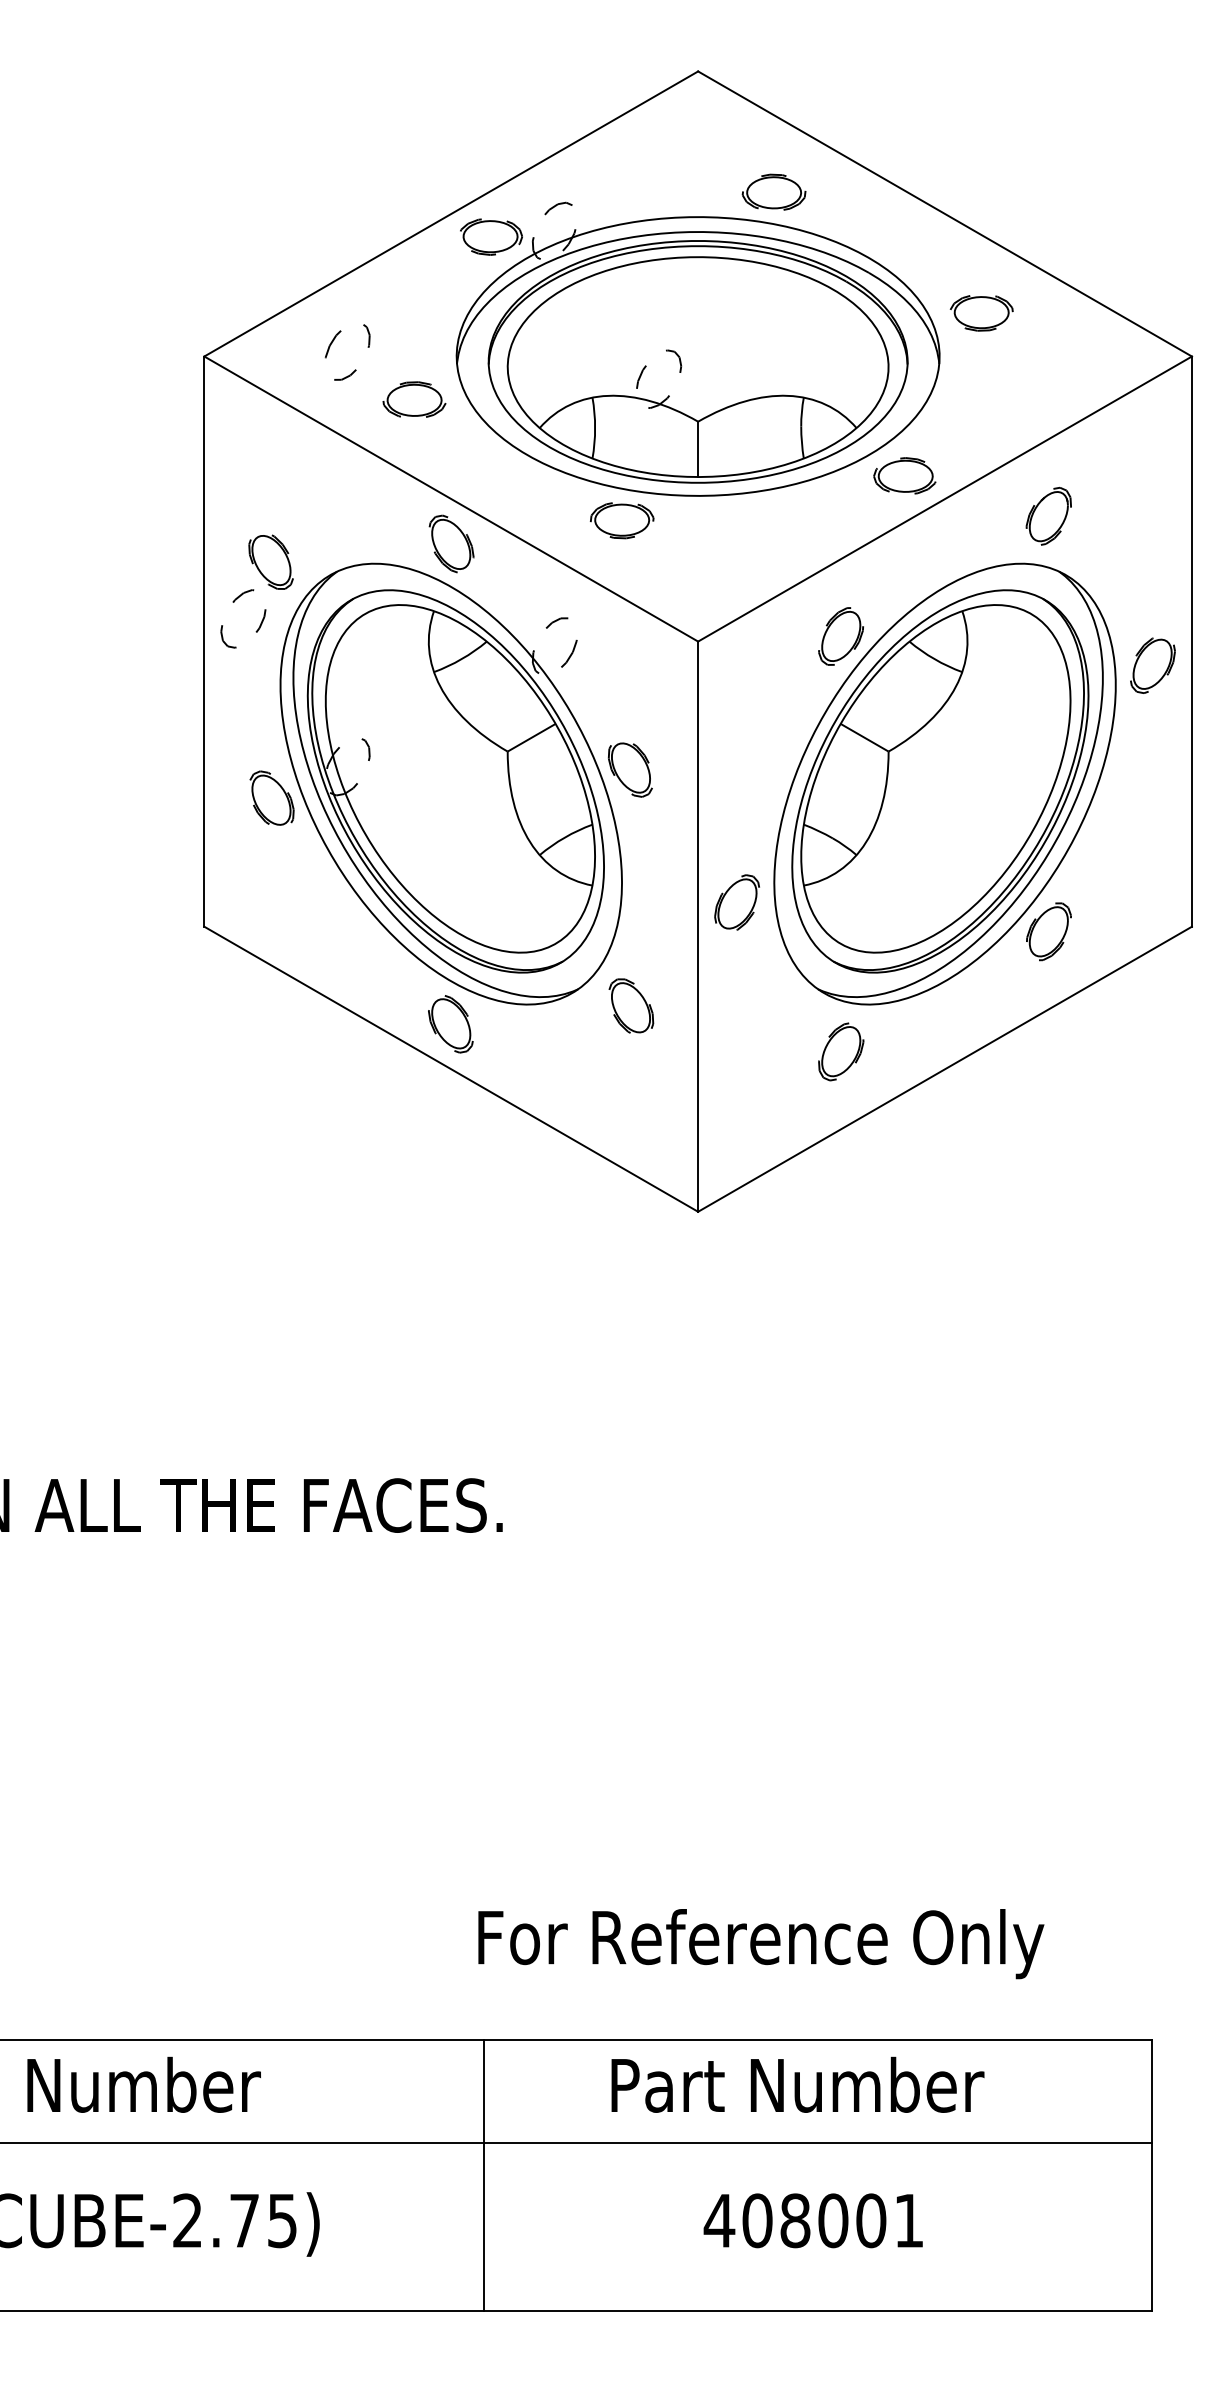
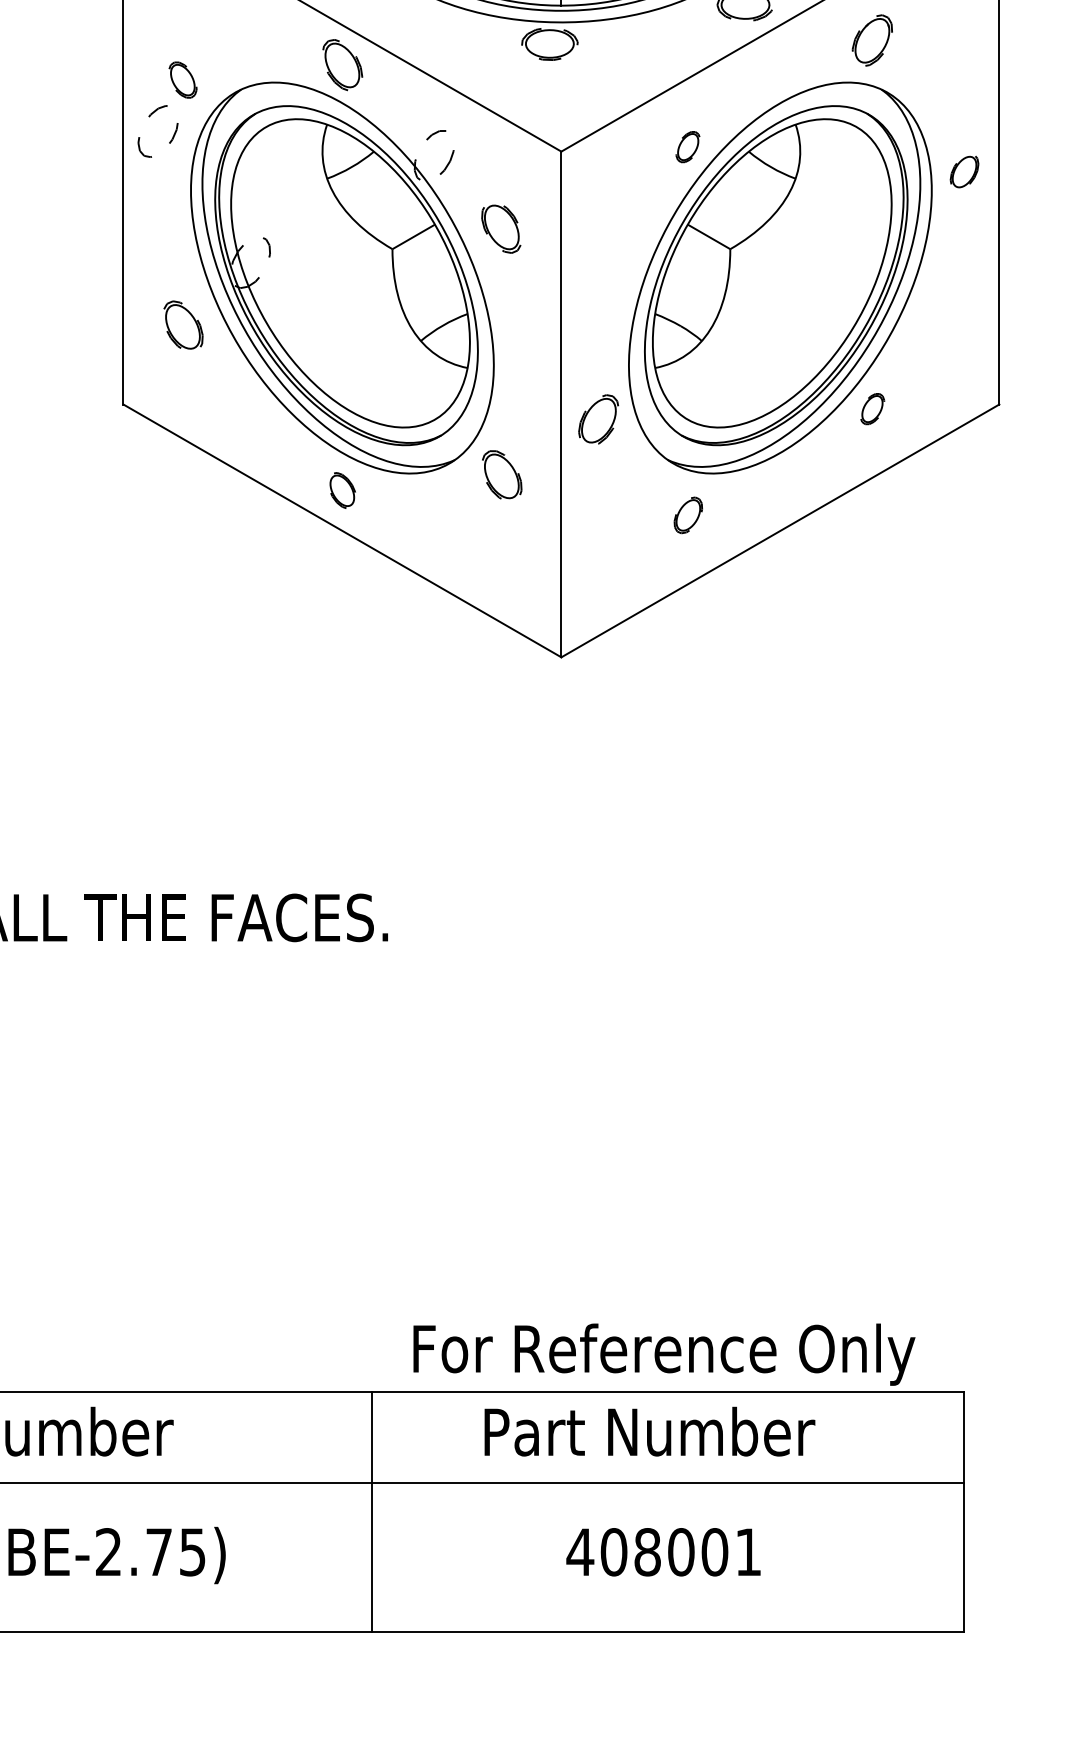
part: (621, 520) -> (549, 44), moved
part: (270, 561) -> (182, 80), size x0.7
part: (840, 636) -> (687, 147), size x0.6
part: (1152, 665) -> (964, 172), size x0.7
part: (630, 769) -> (501, 228), moved
part: (271, 797) -> (182, 324), moved
part: (736, 902) -> (598, 419), moved
part: (1048, 931) -> (872, 408), size x0.6
part: (450, 1024) -> (341, 491), size x0.7
part: (841, 1051) -> (688, 515), size x0.7
text: (761, 1944) -> (664, 1355), moved

